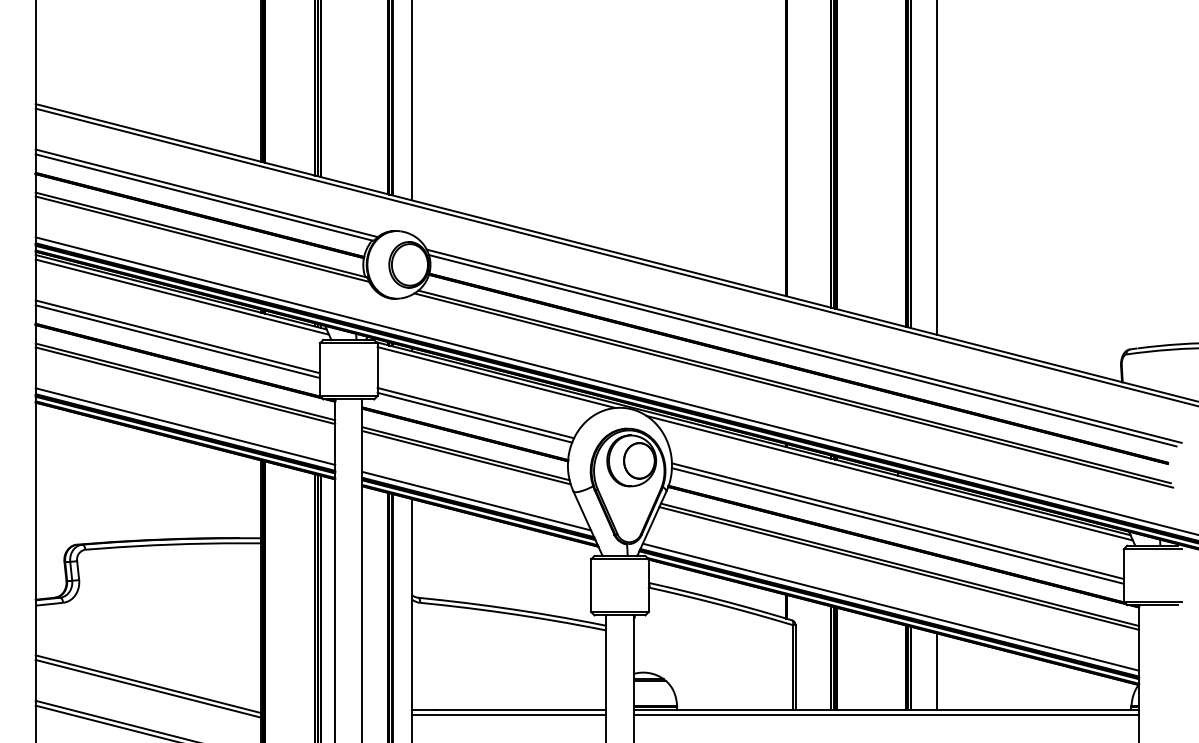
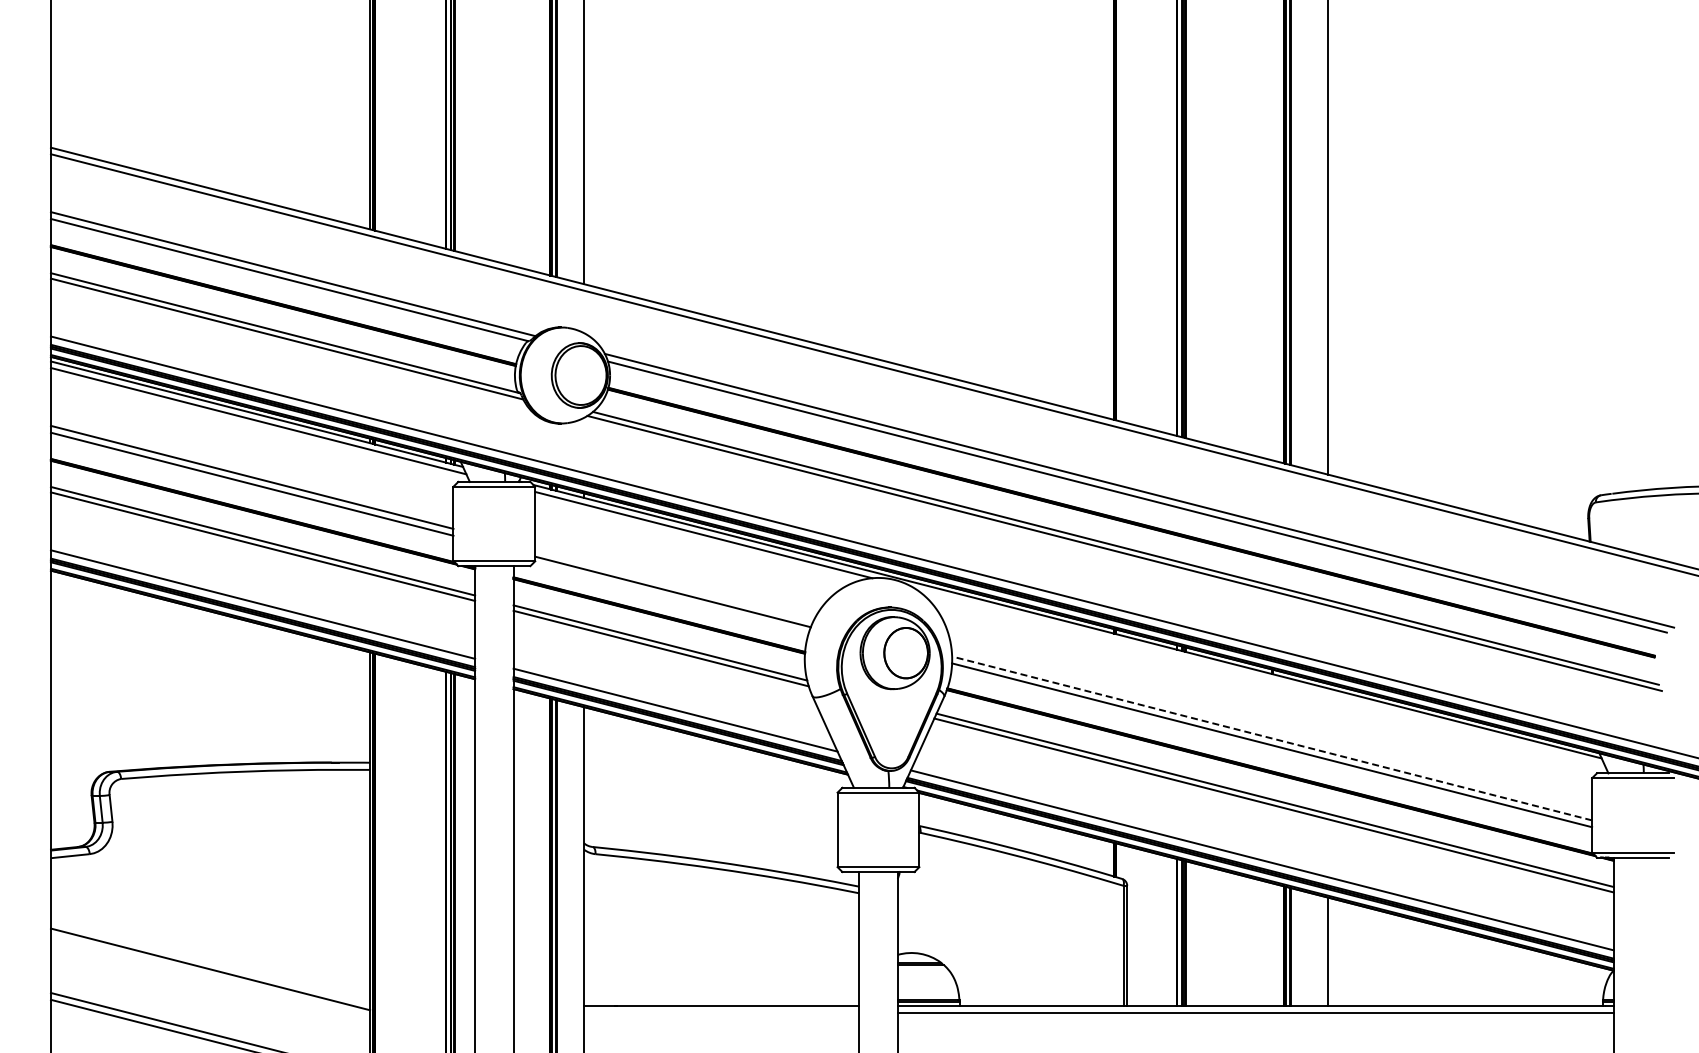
line: (475, 413) -> (674, 585), removed
line: (889, 478) -> (1260, 677), removed
line: (897, 521) -> (1271, 738), solid -> dashed
line: (148, 688) -> (210, 975), removed
line: (509, 715) -> (721, 1013), removed

